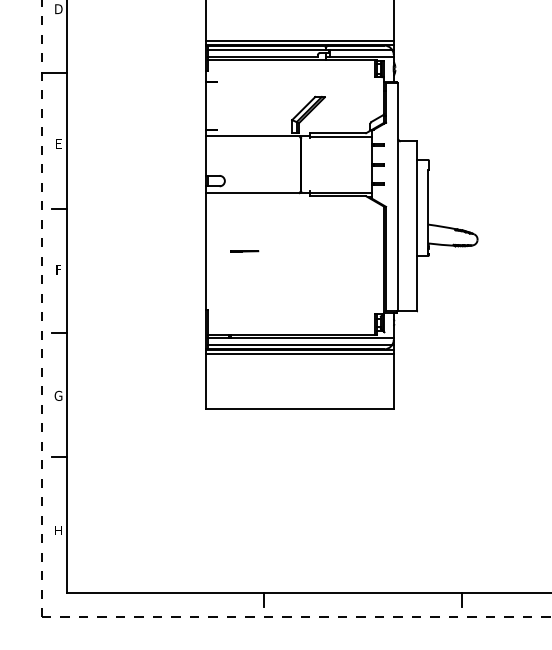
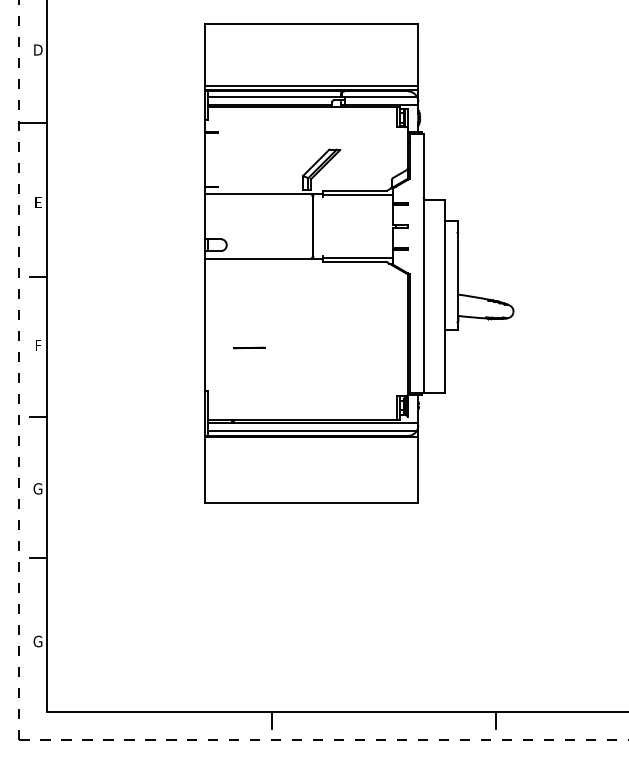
line: (244, 251) -> (249, 347), moved
line: (299, 354) -> (311, 441), removed
text: (58, 530) -> (37, 641), H -> G

